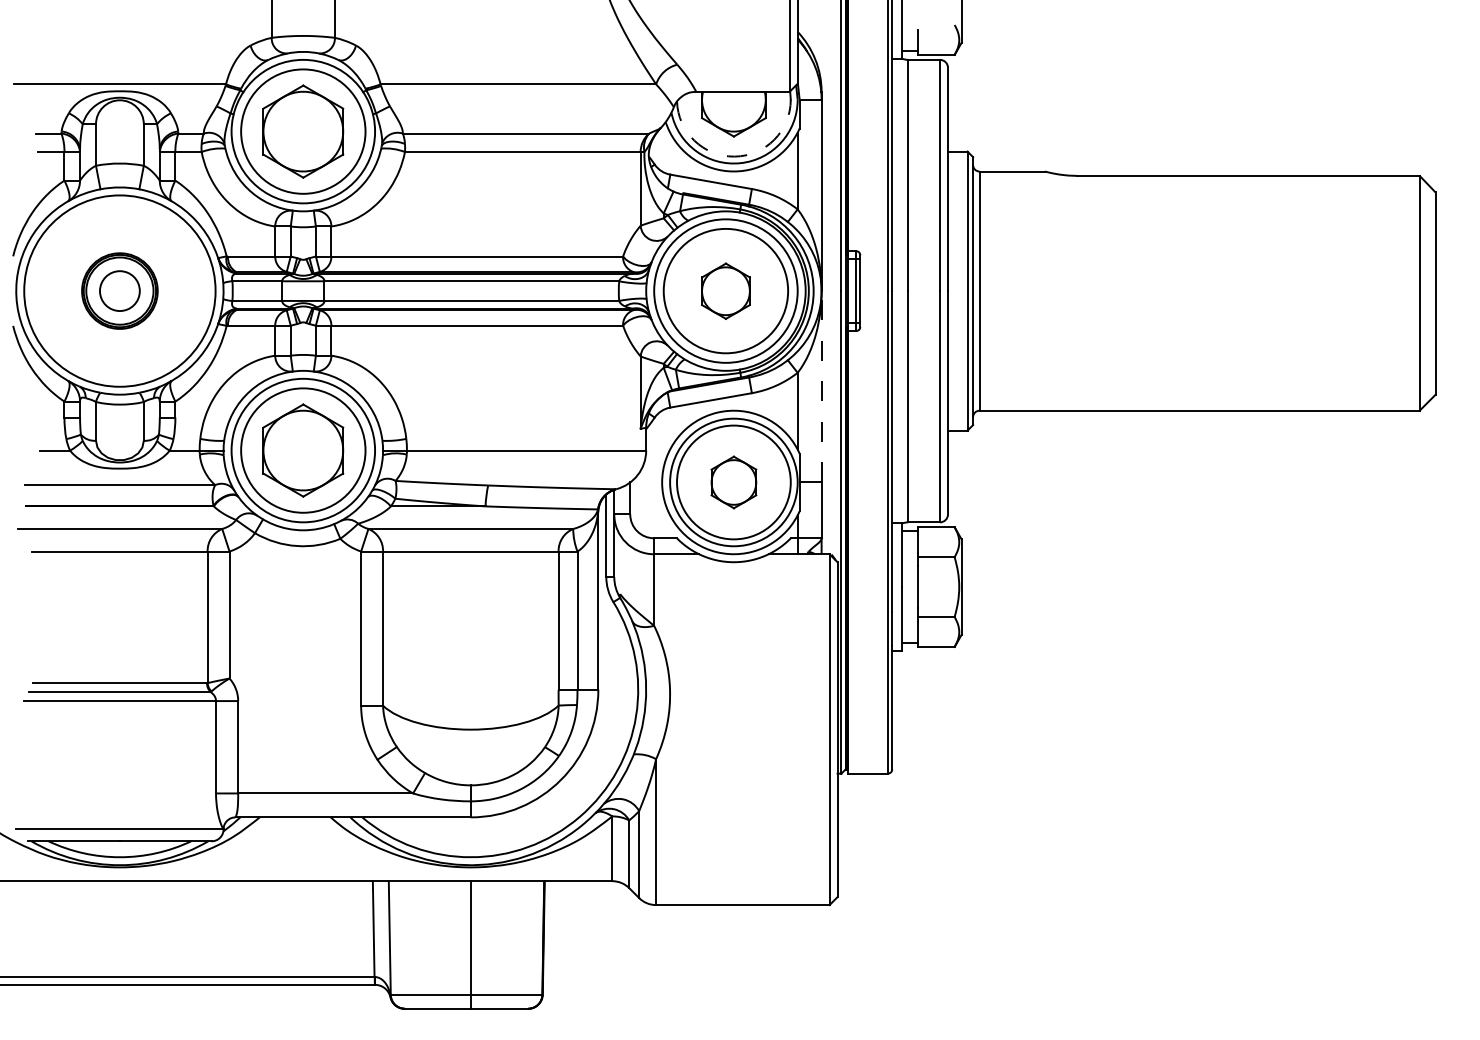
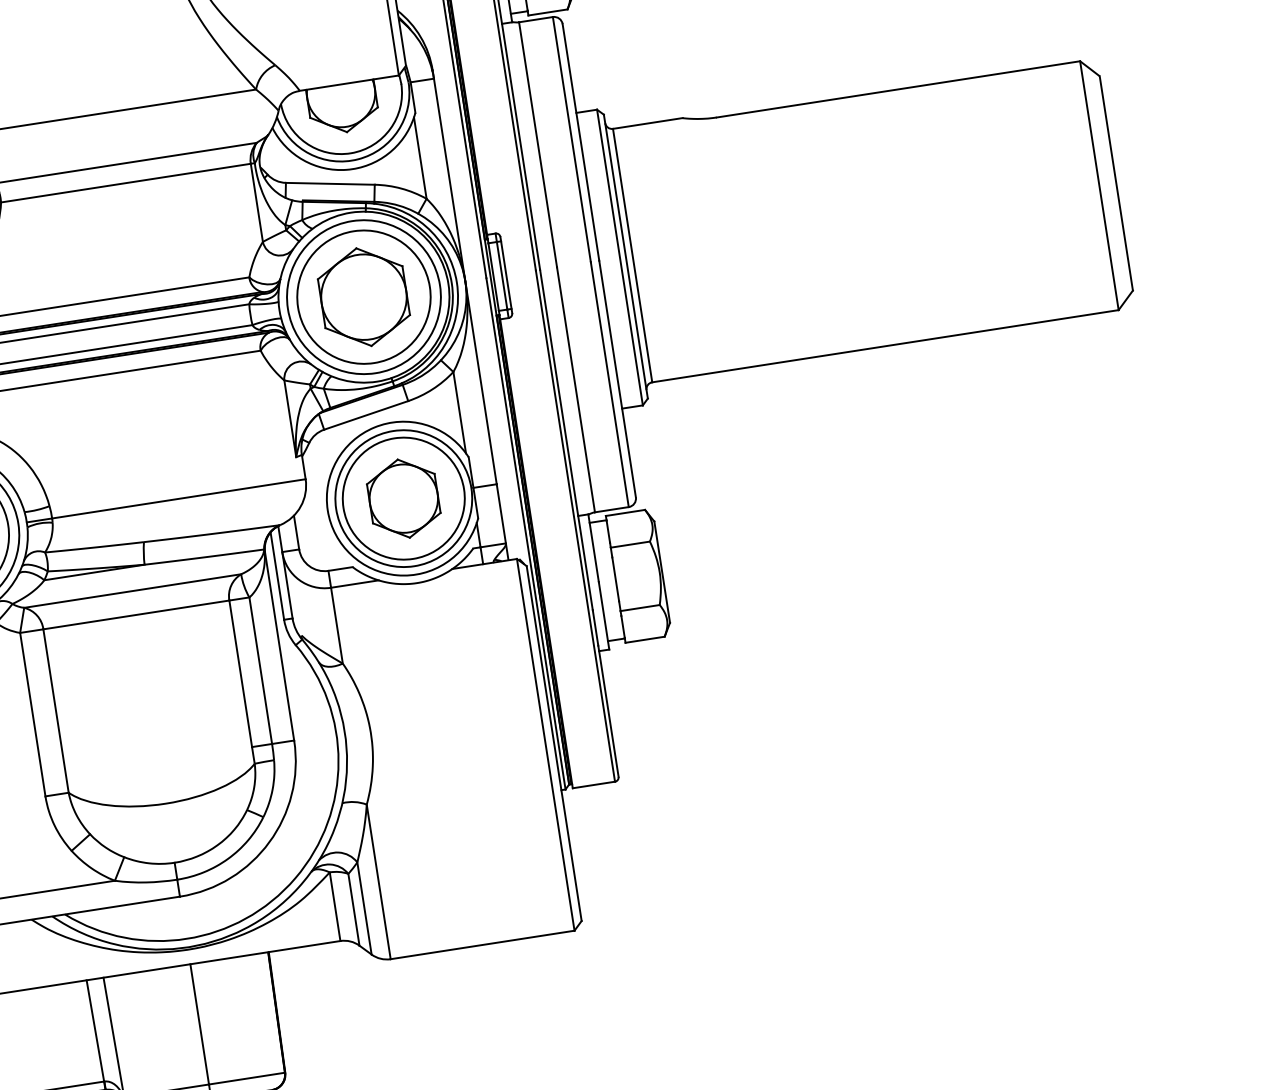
arc: (734, 156) -> (350, 153), dashed -> solid
part: (725, 291) -> (363, 297), size x1.67
line: (821, 386) -> (480, 382), dashed -> solid
part: (733, 482) -> (403, 498), size x1.43

